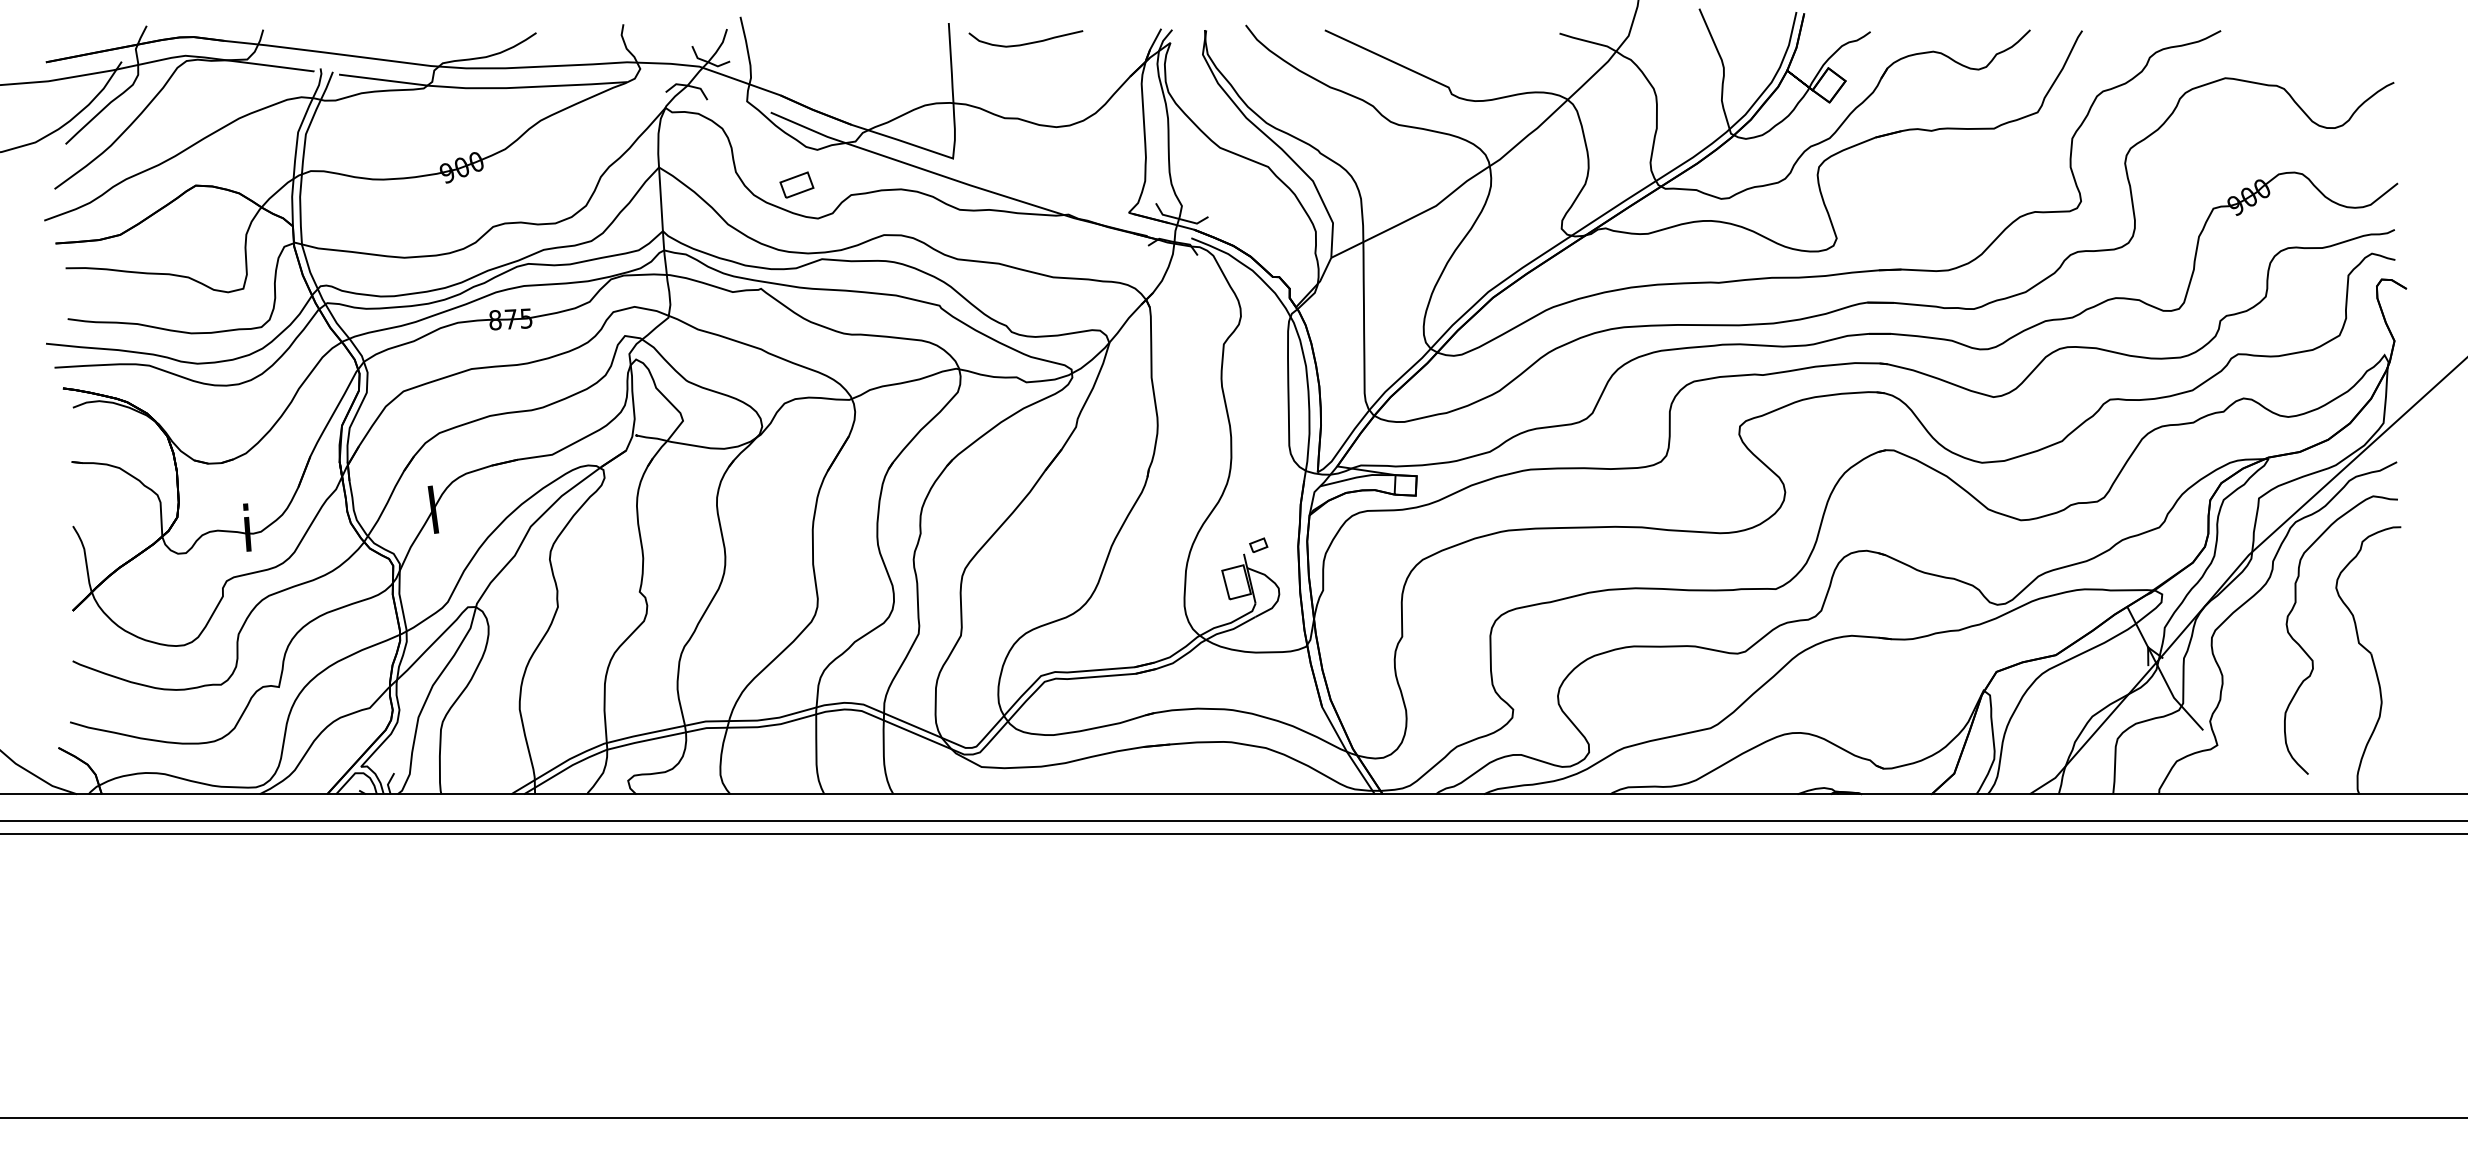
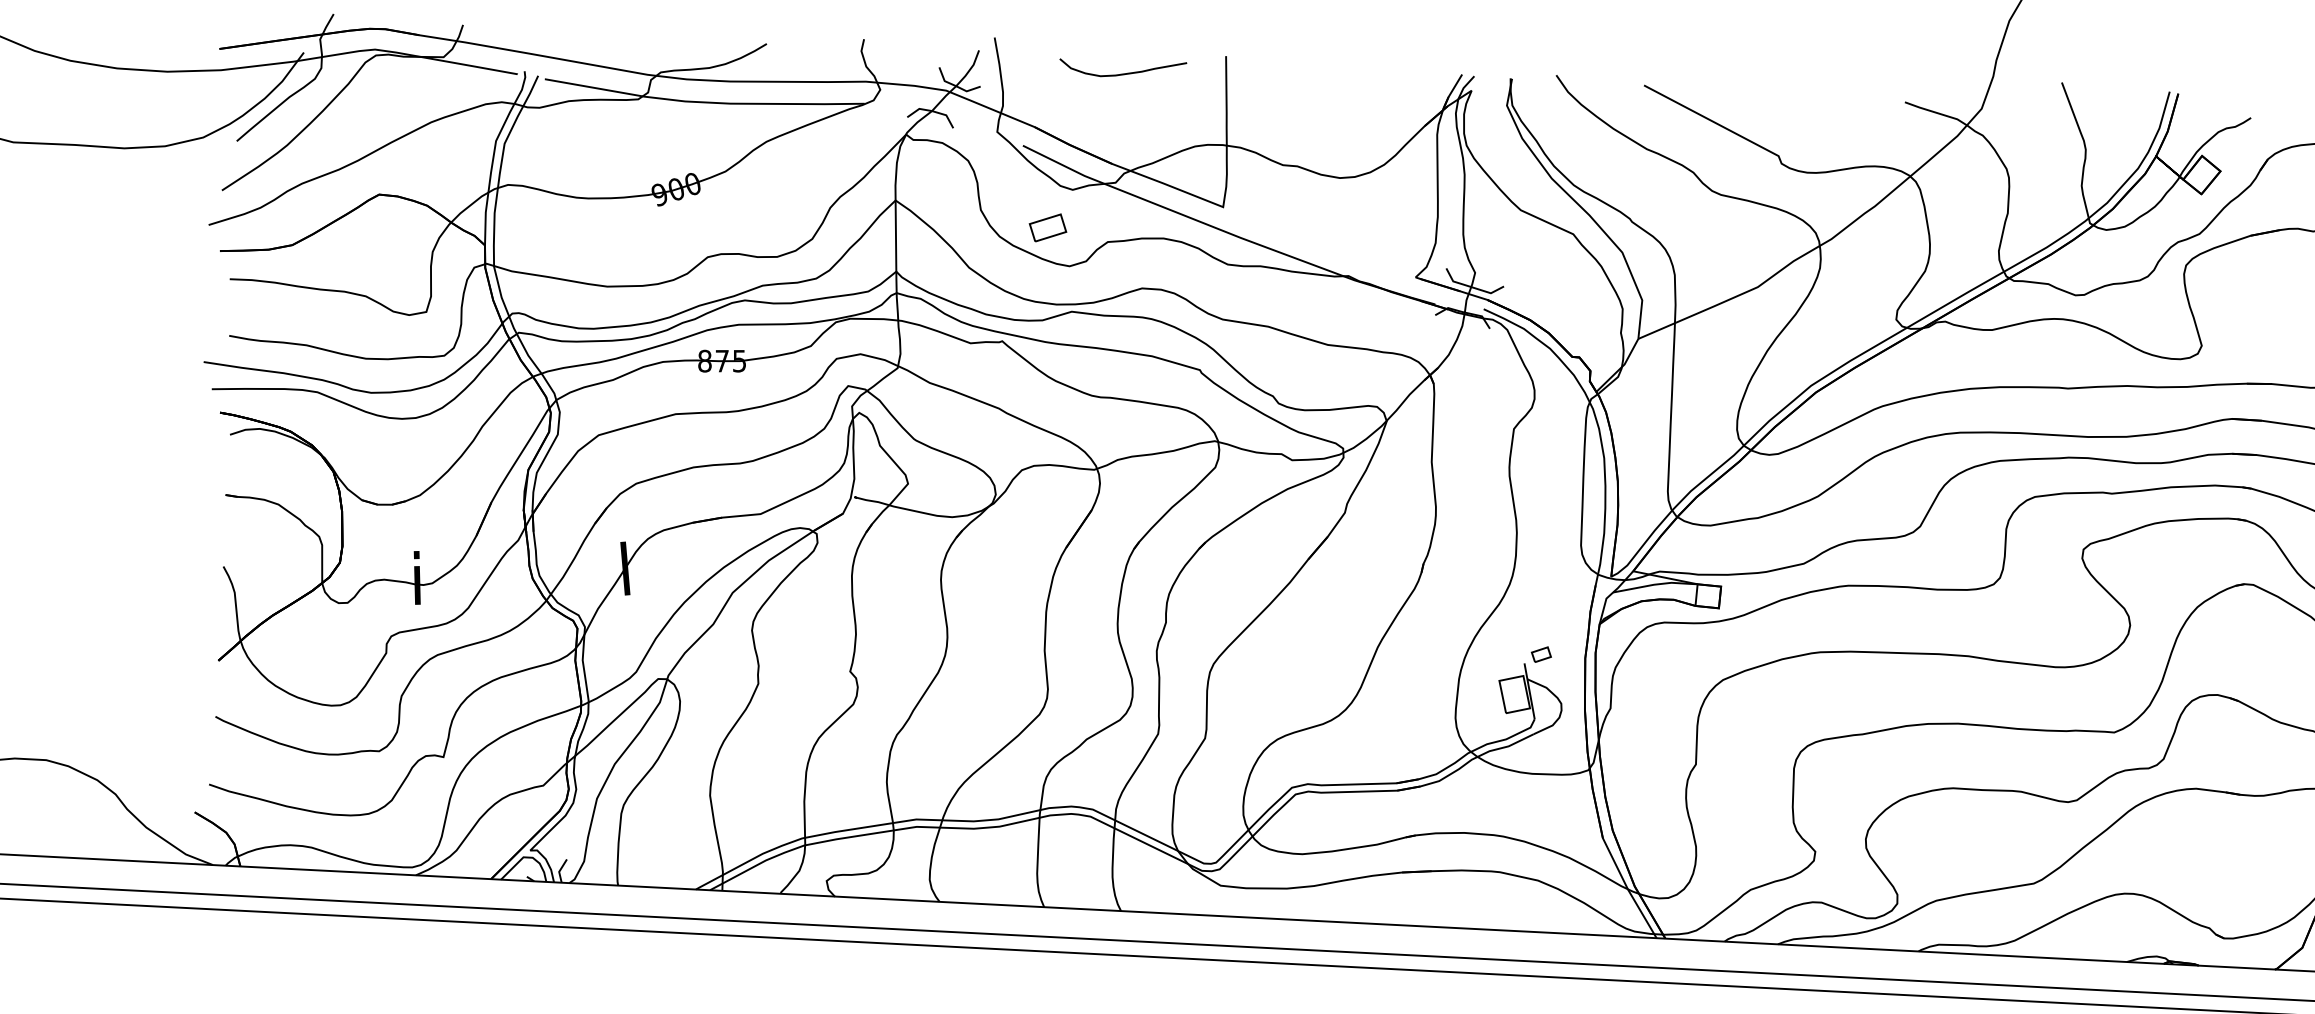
curve: (1028, 42) -> (1125, 72), moved

